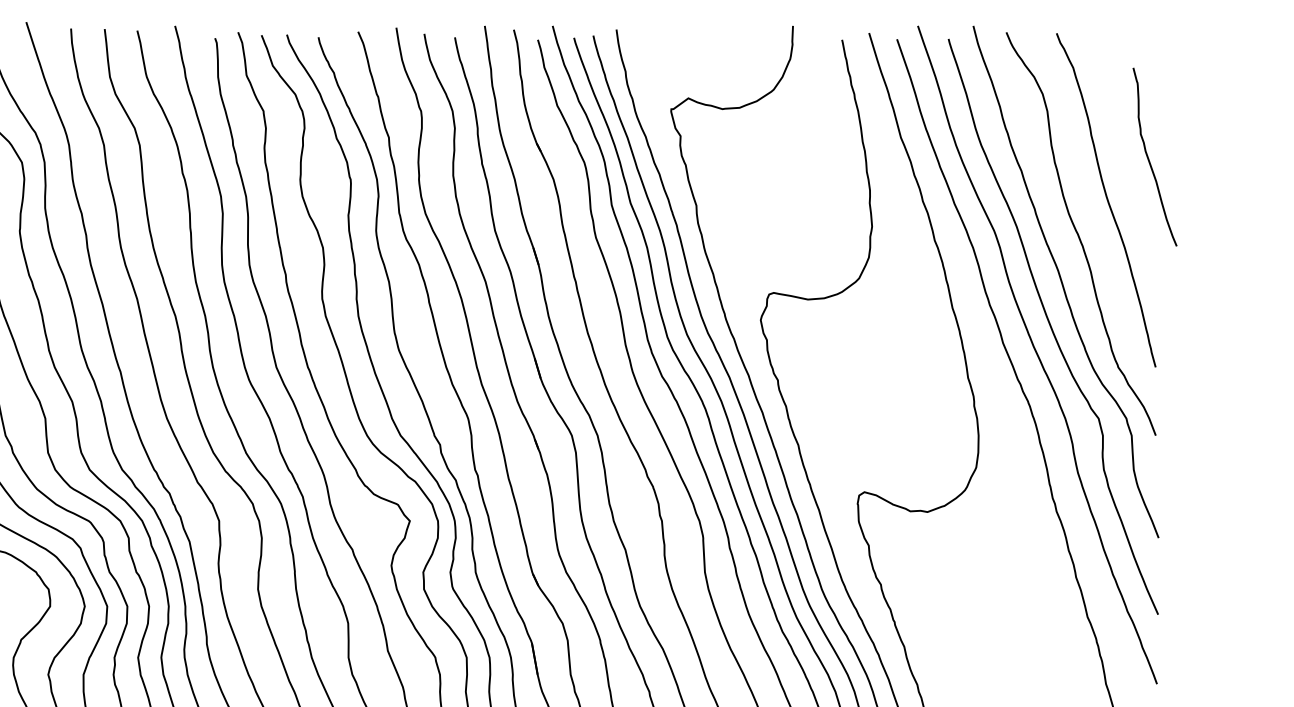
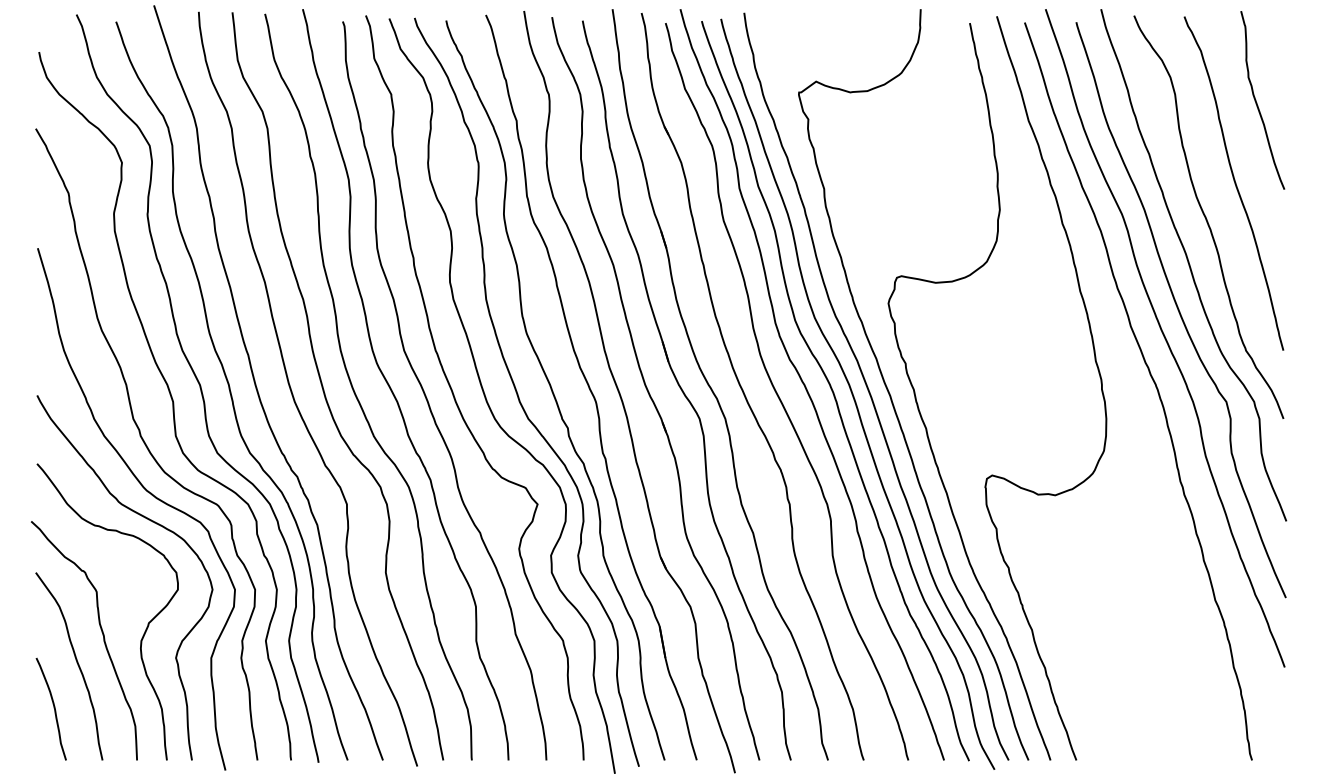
curve: (1149, 159) -> (1257, 102), moved

